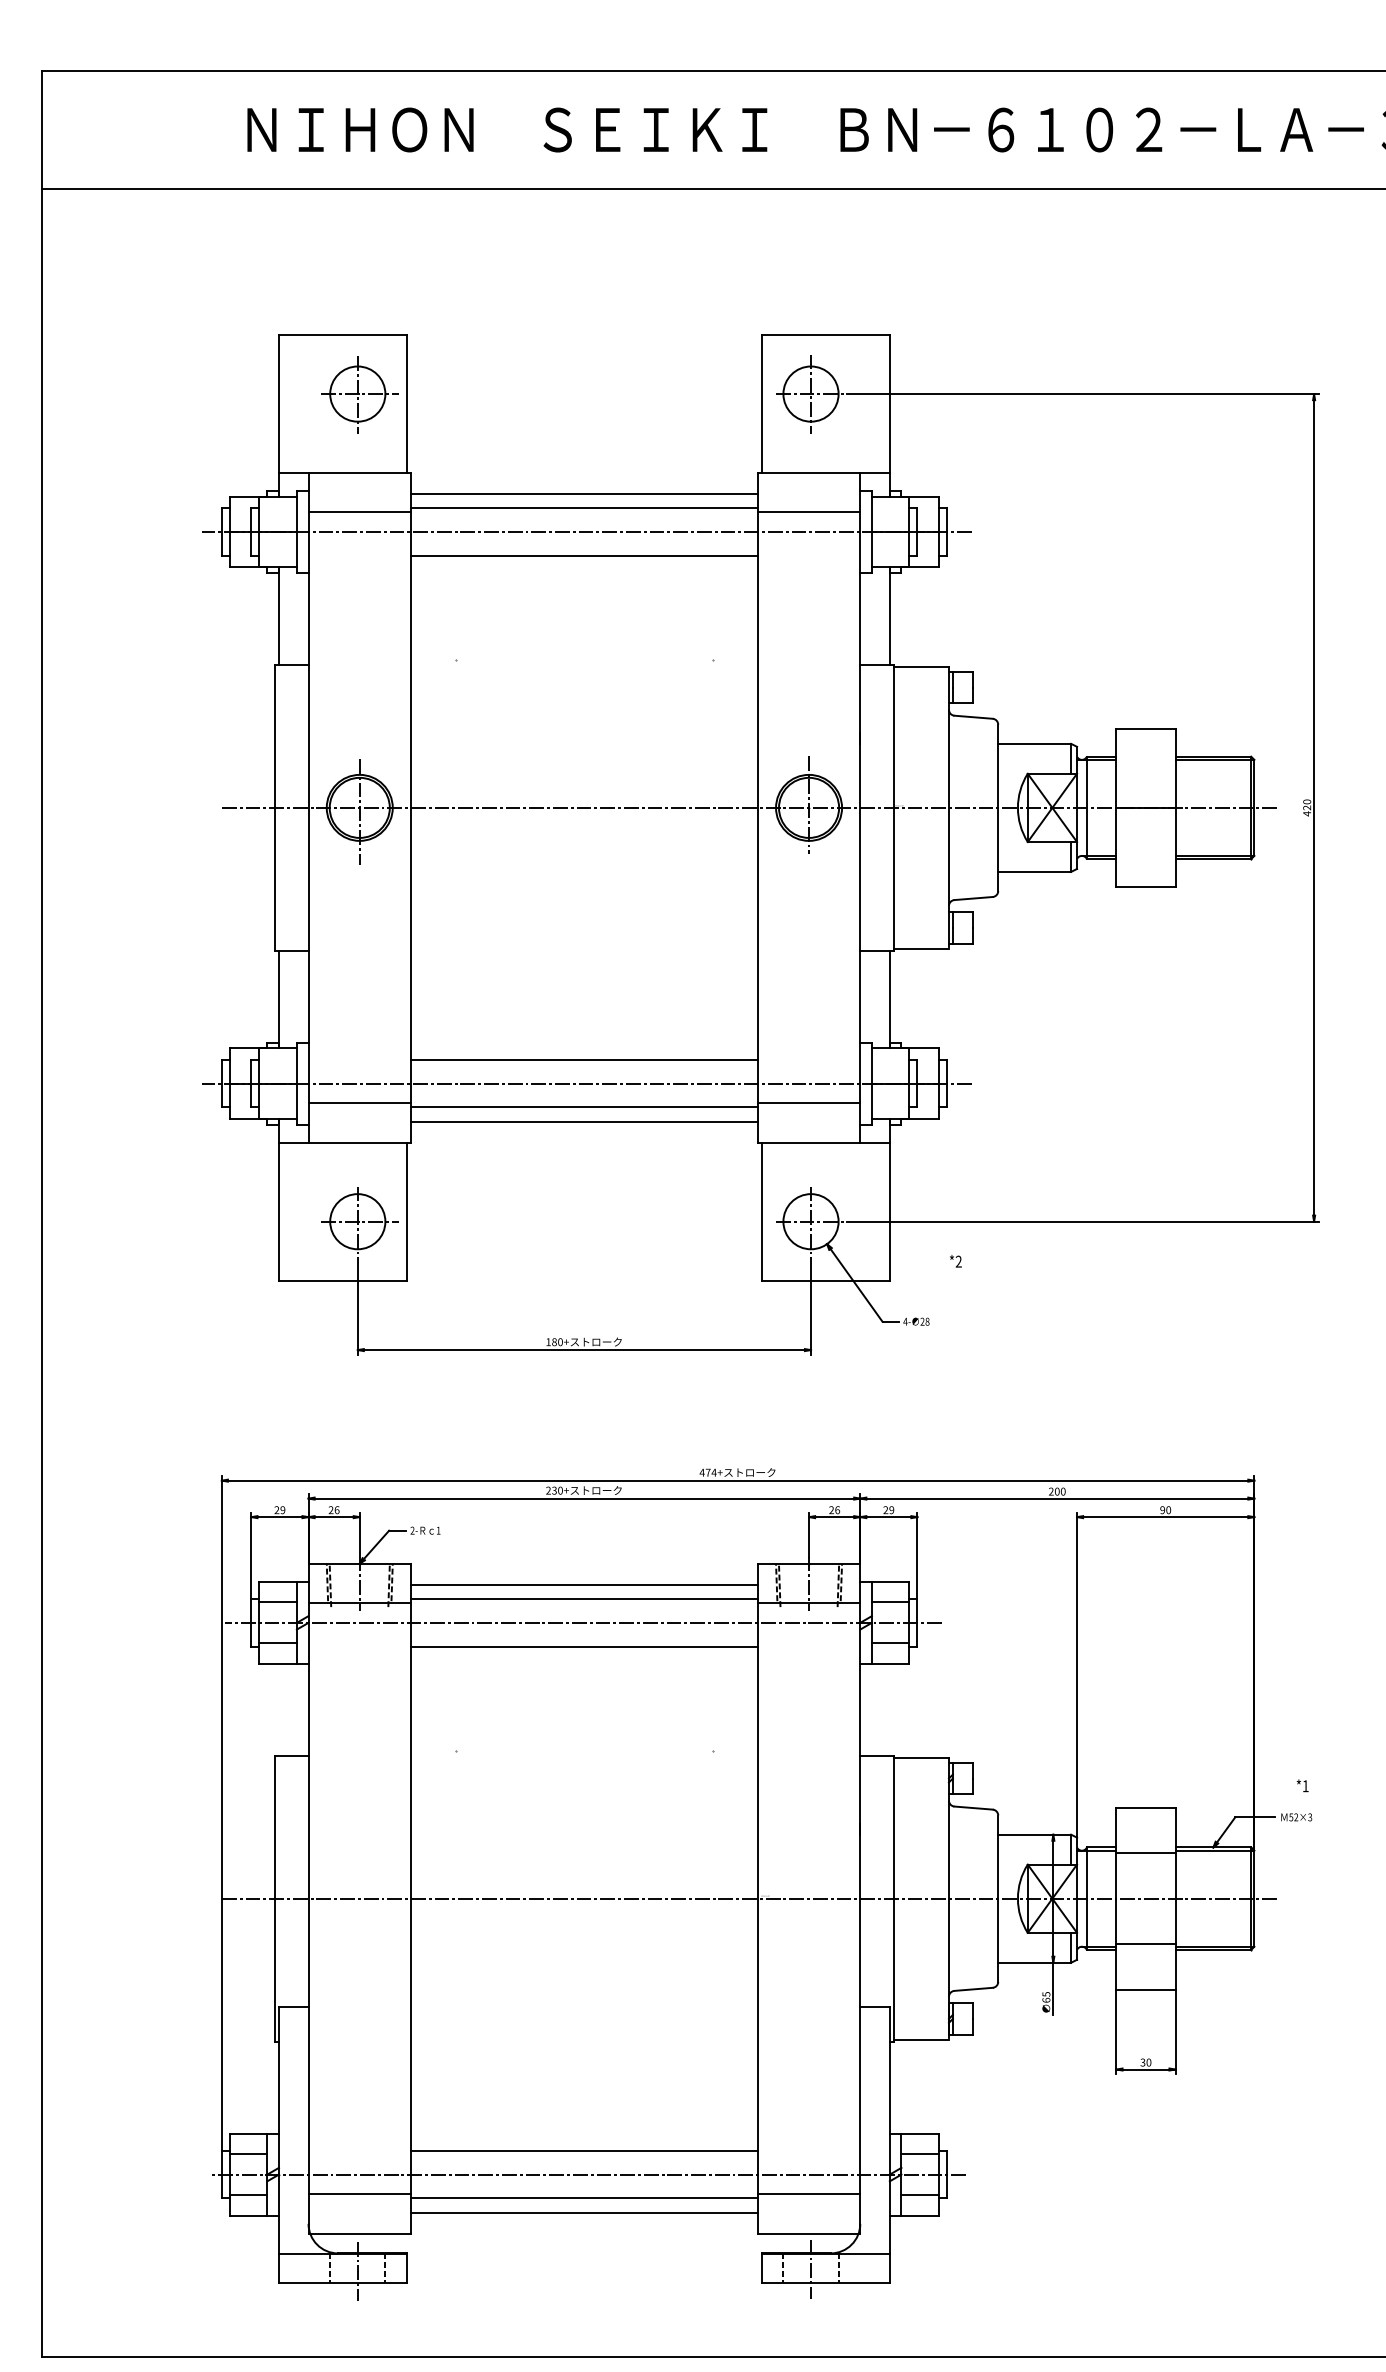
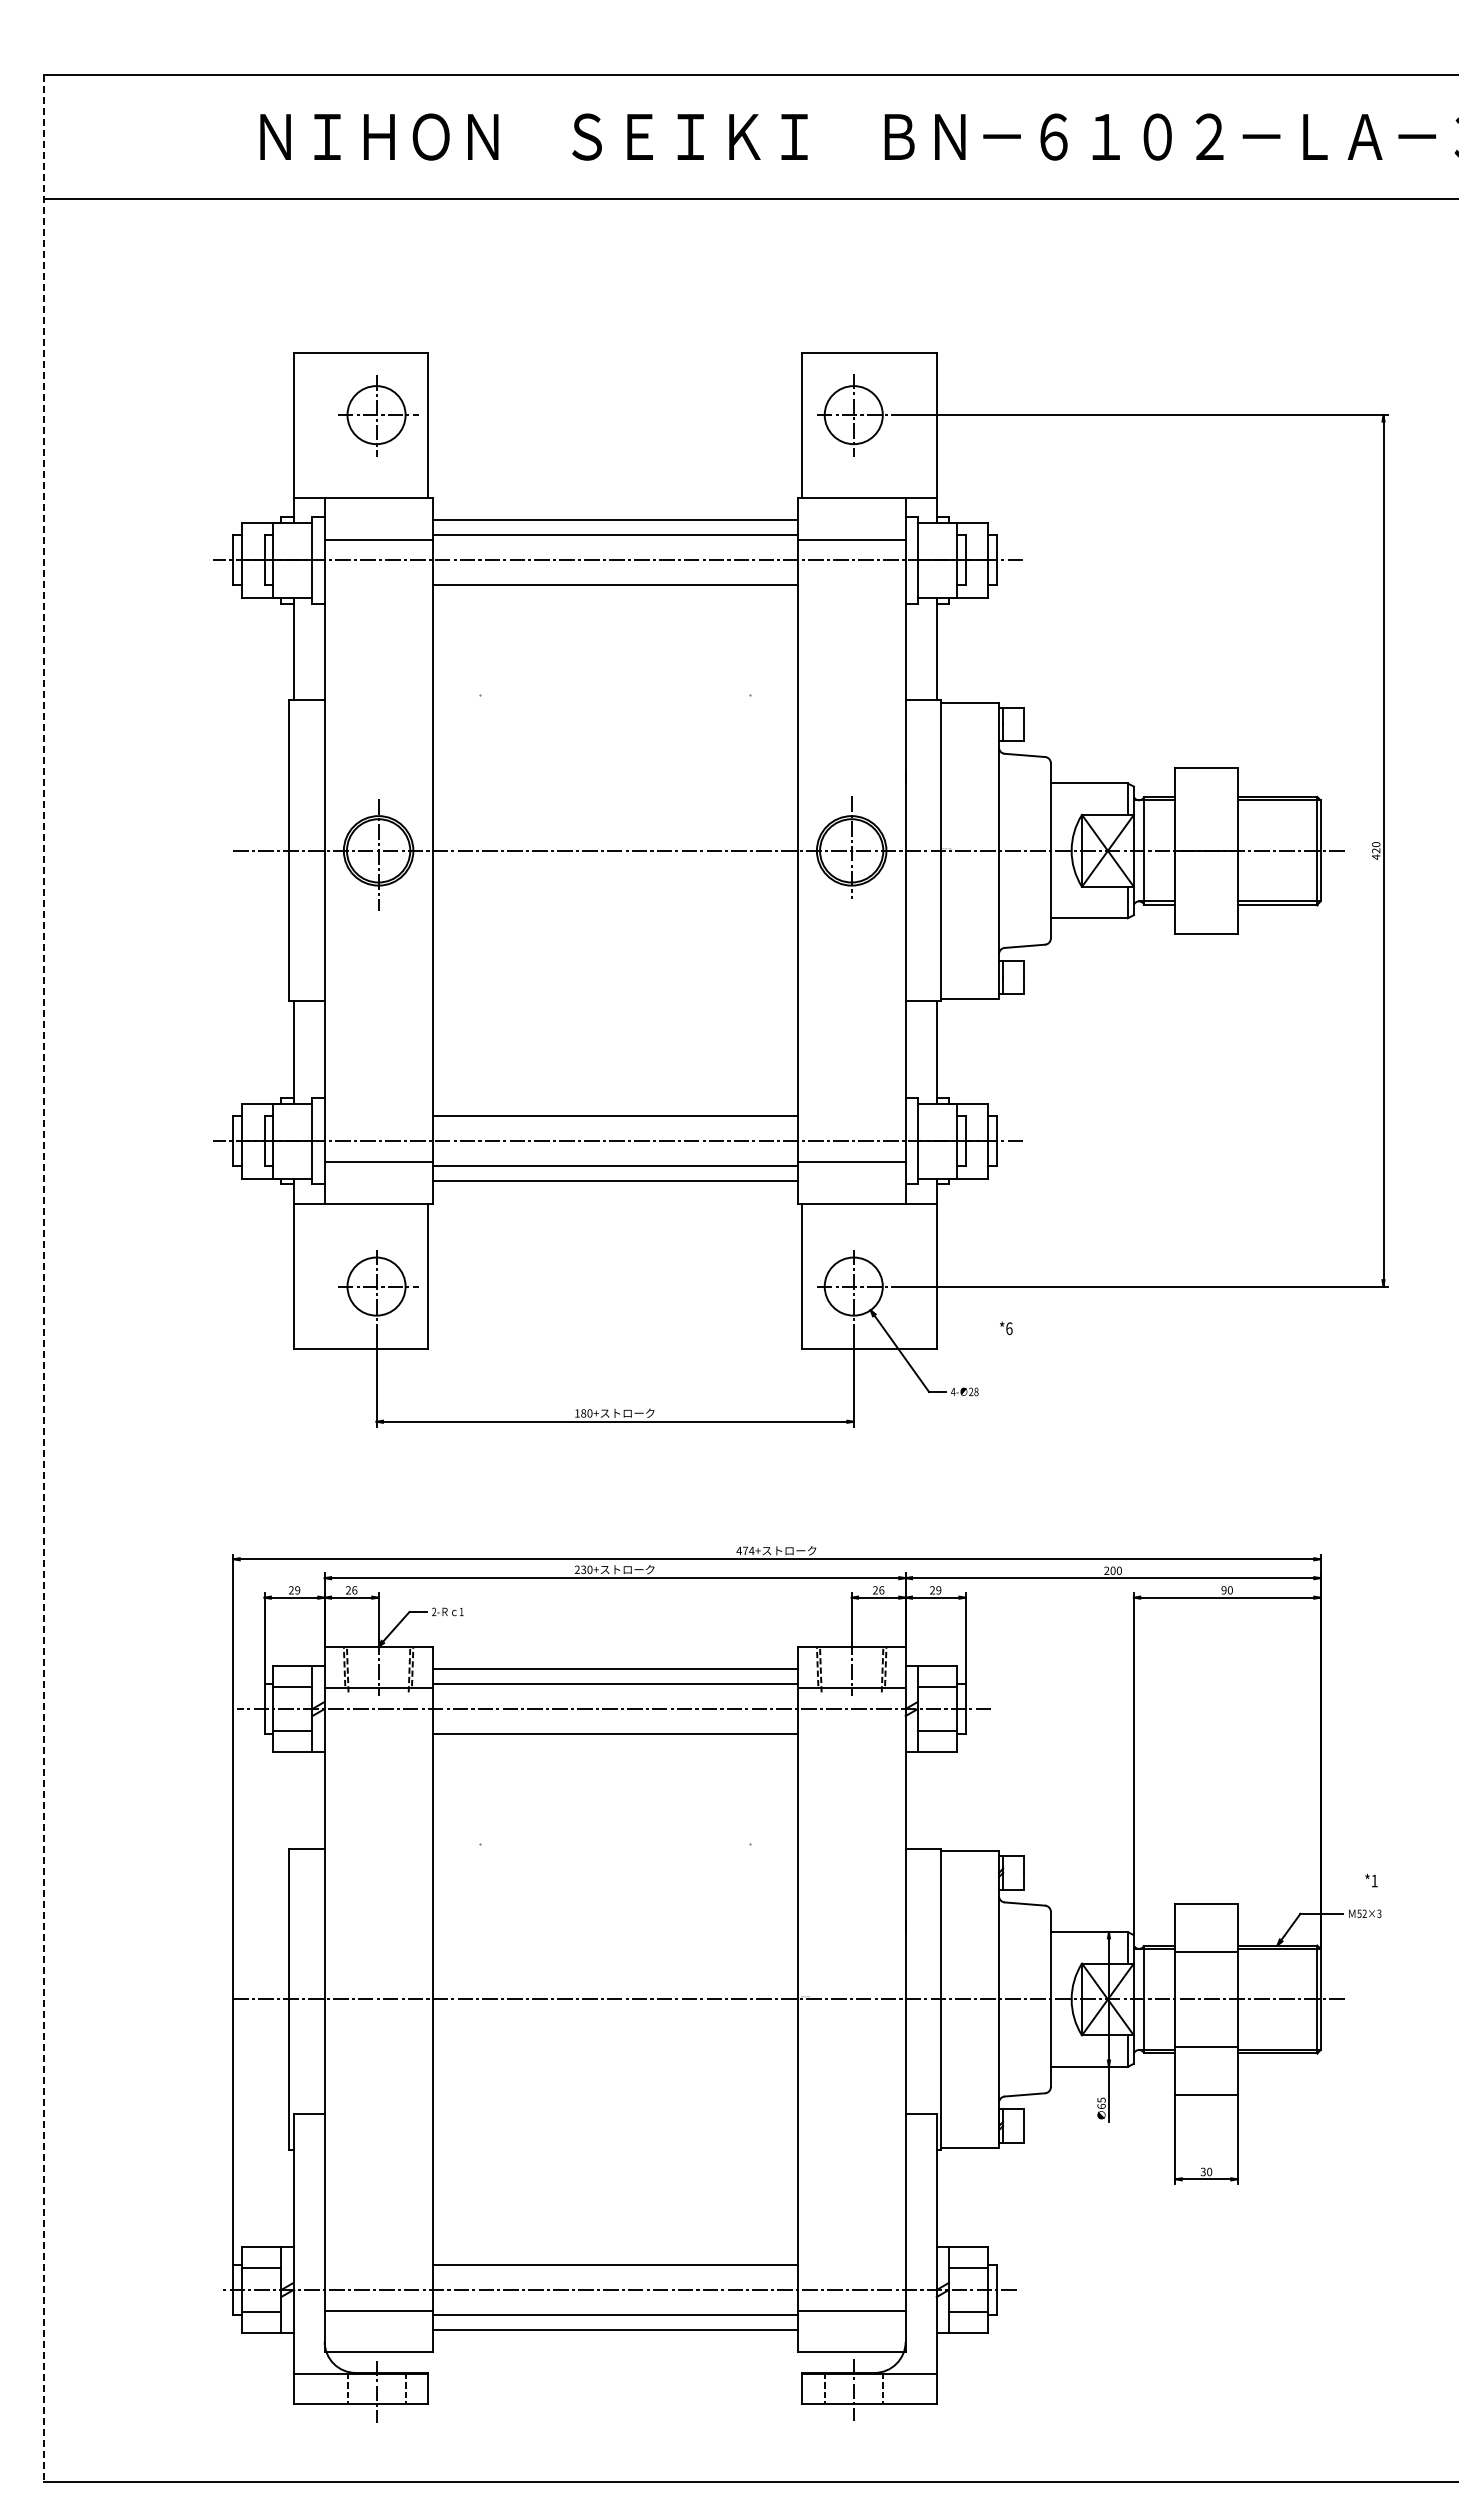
line: (41, 1214) -> (43, 1278), solid -> dashed
text: (958, 1261) -> (1009, 1328), *2 -> *6

